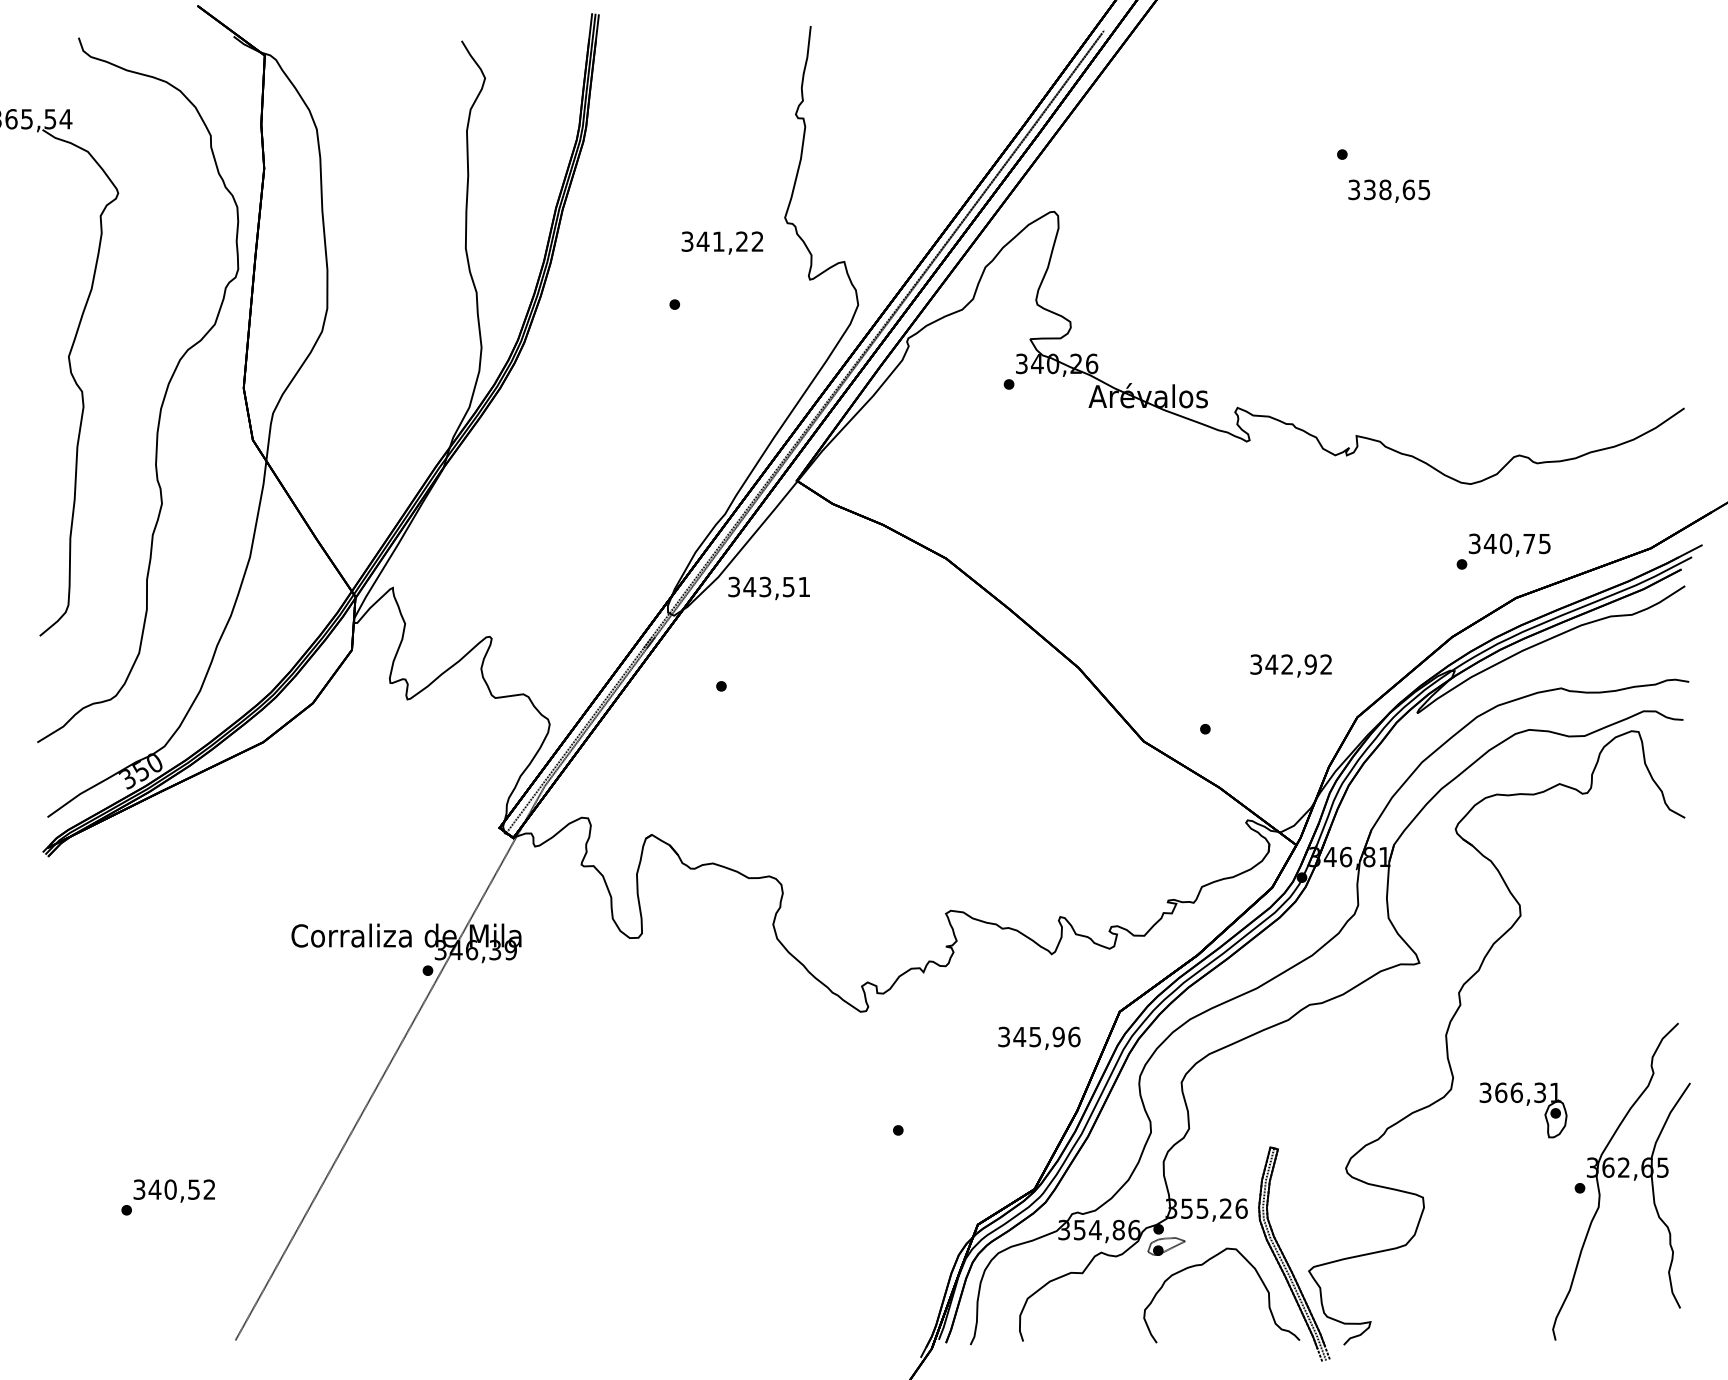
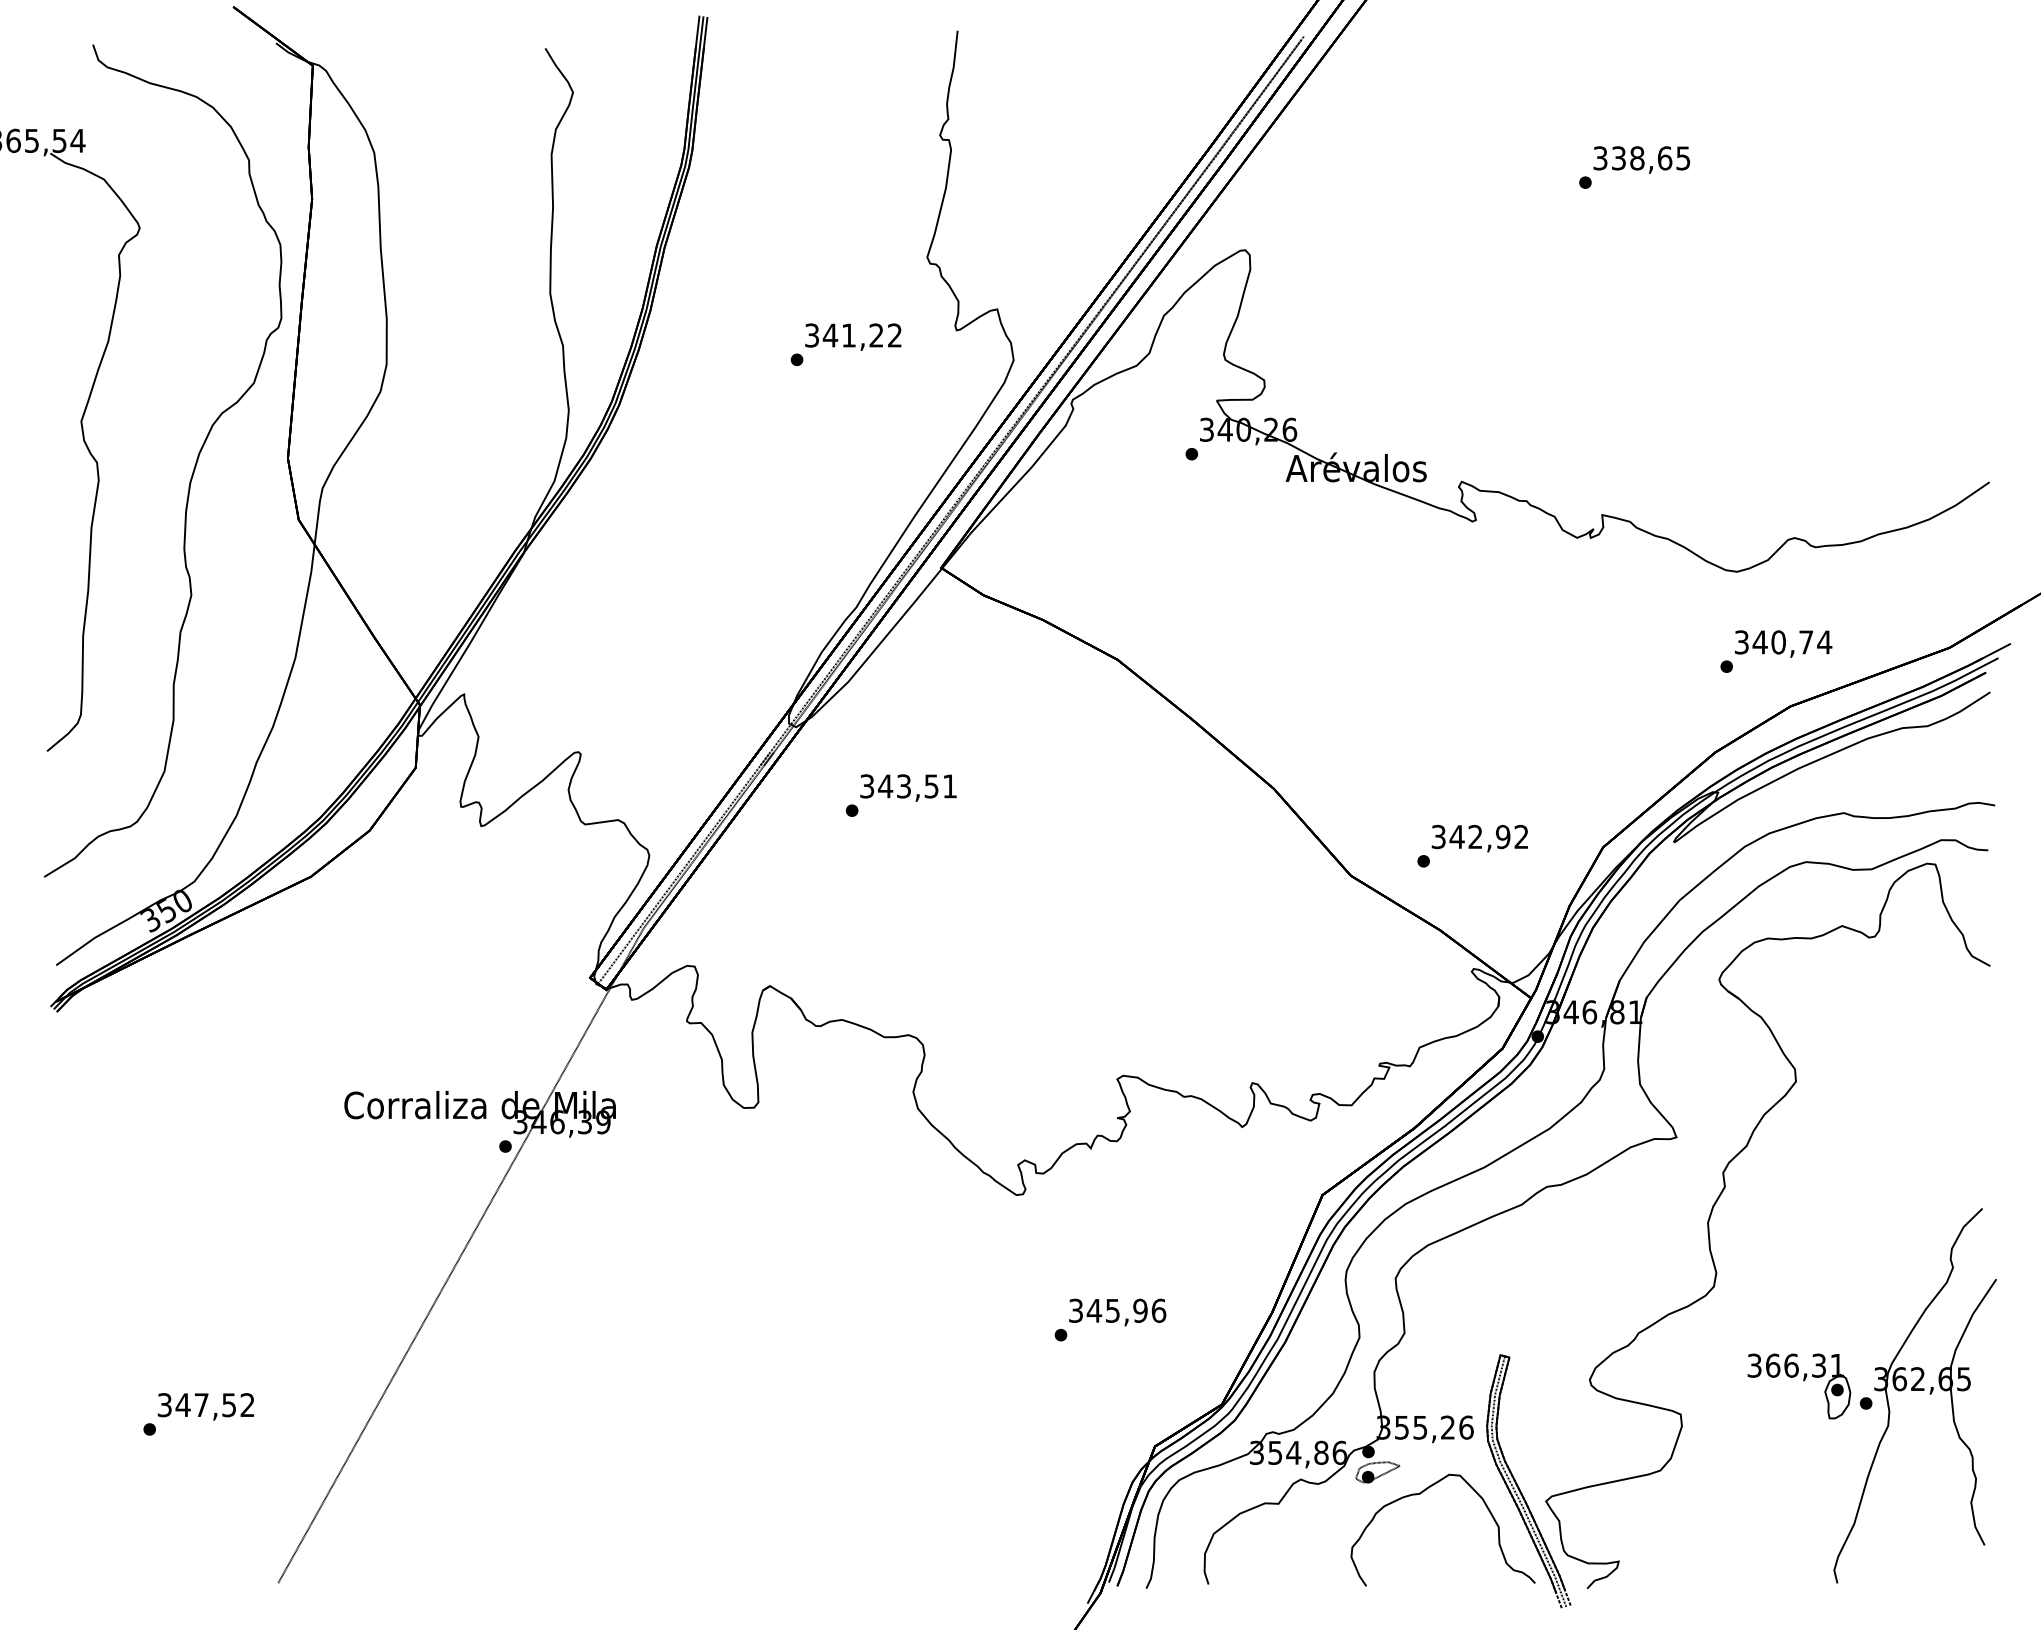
text: (1388, 190) -> (1641, 159), moved
text: (722, 242) -> (853, 336), moved
text: (1544, 543) -> (1824, 642), 340,75 -> 340,74
text: (769, 587) -> (908, 787), moved
text: (1290, 665) -> (1479, 838), moved
text: (1039, 1038) -> (1117, 1312), moved
part: (1526, 1106) -> (1803, 1381), moved
text: (170, 1189) -> (201, 1405), 340,52 -> 347,52

